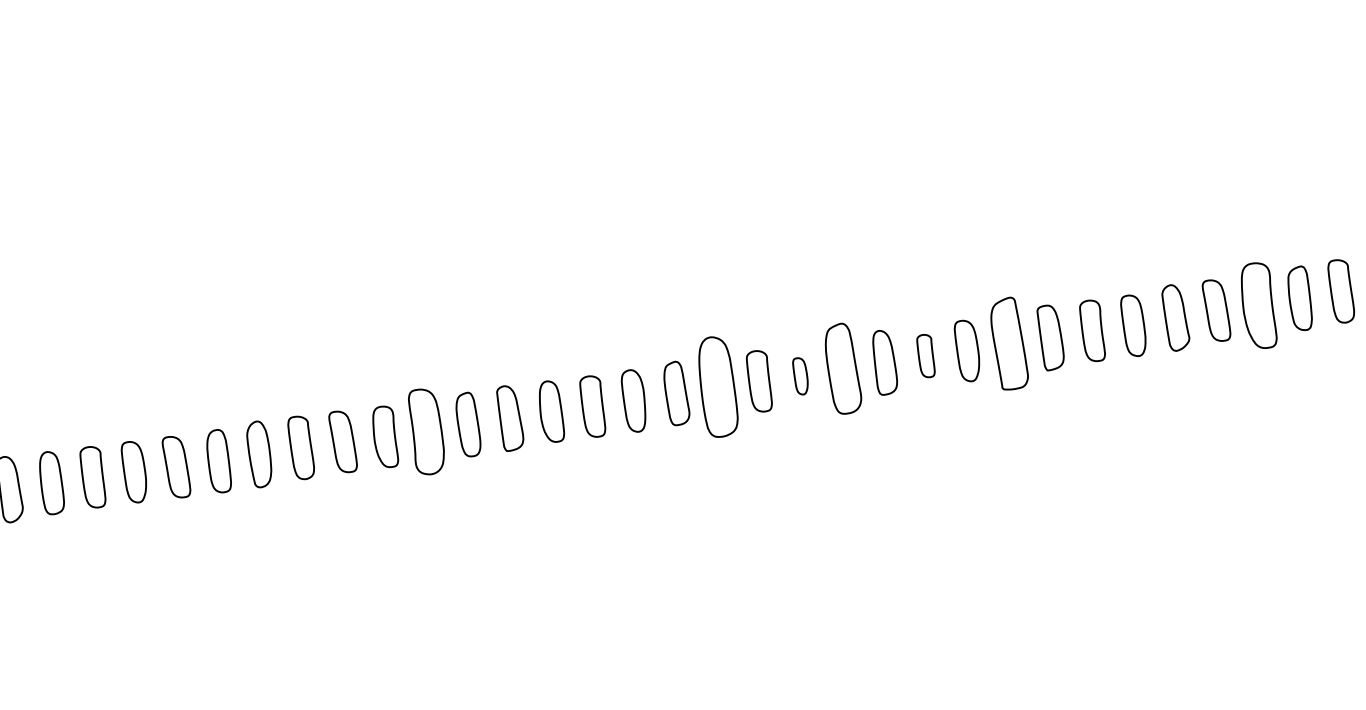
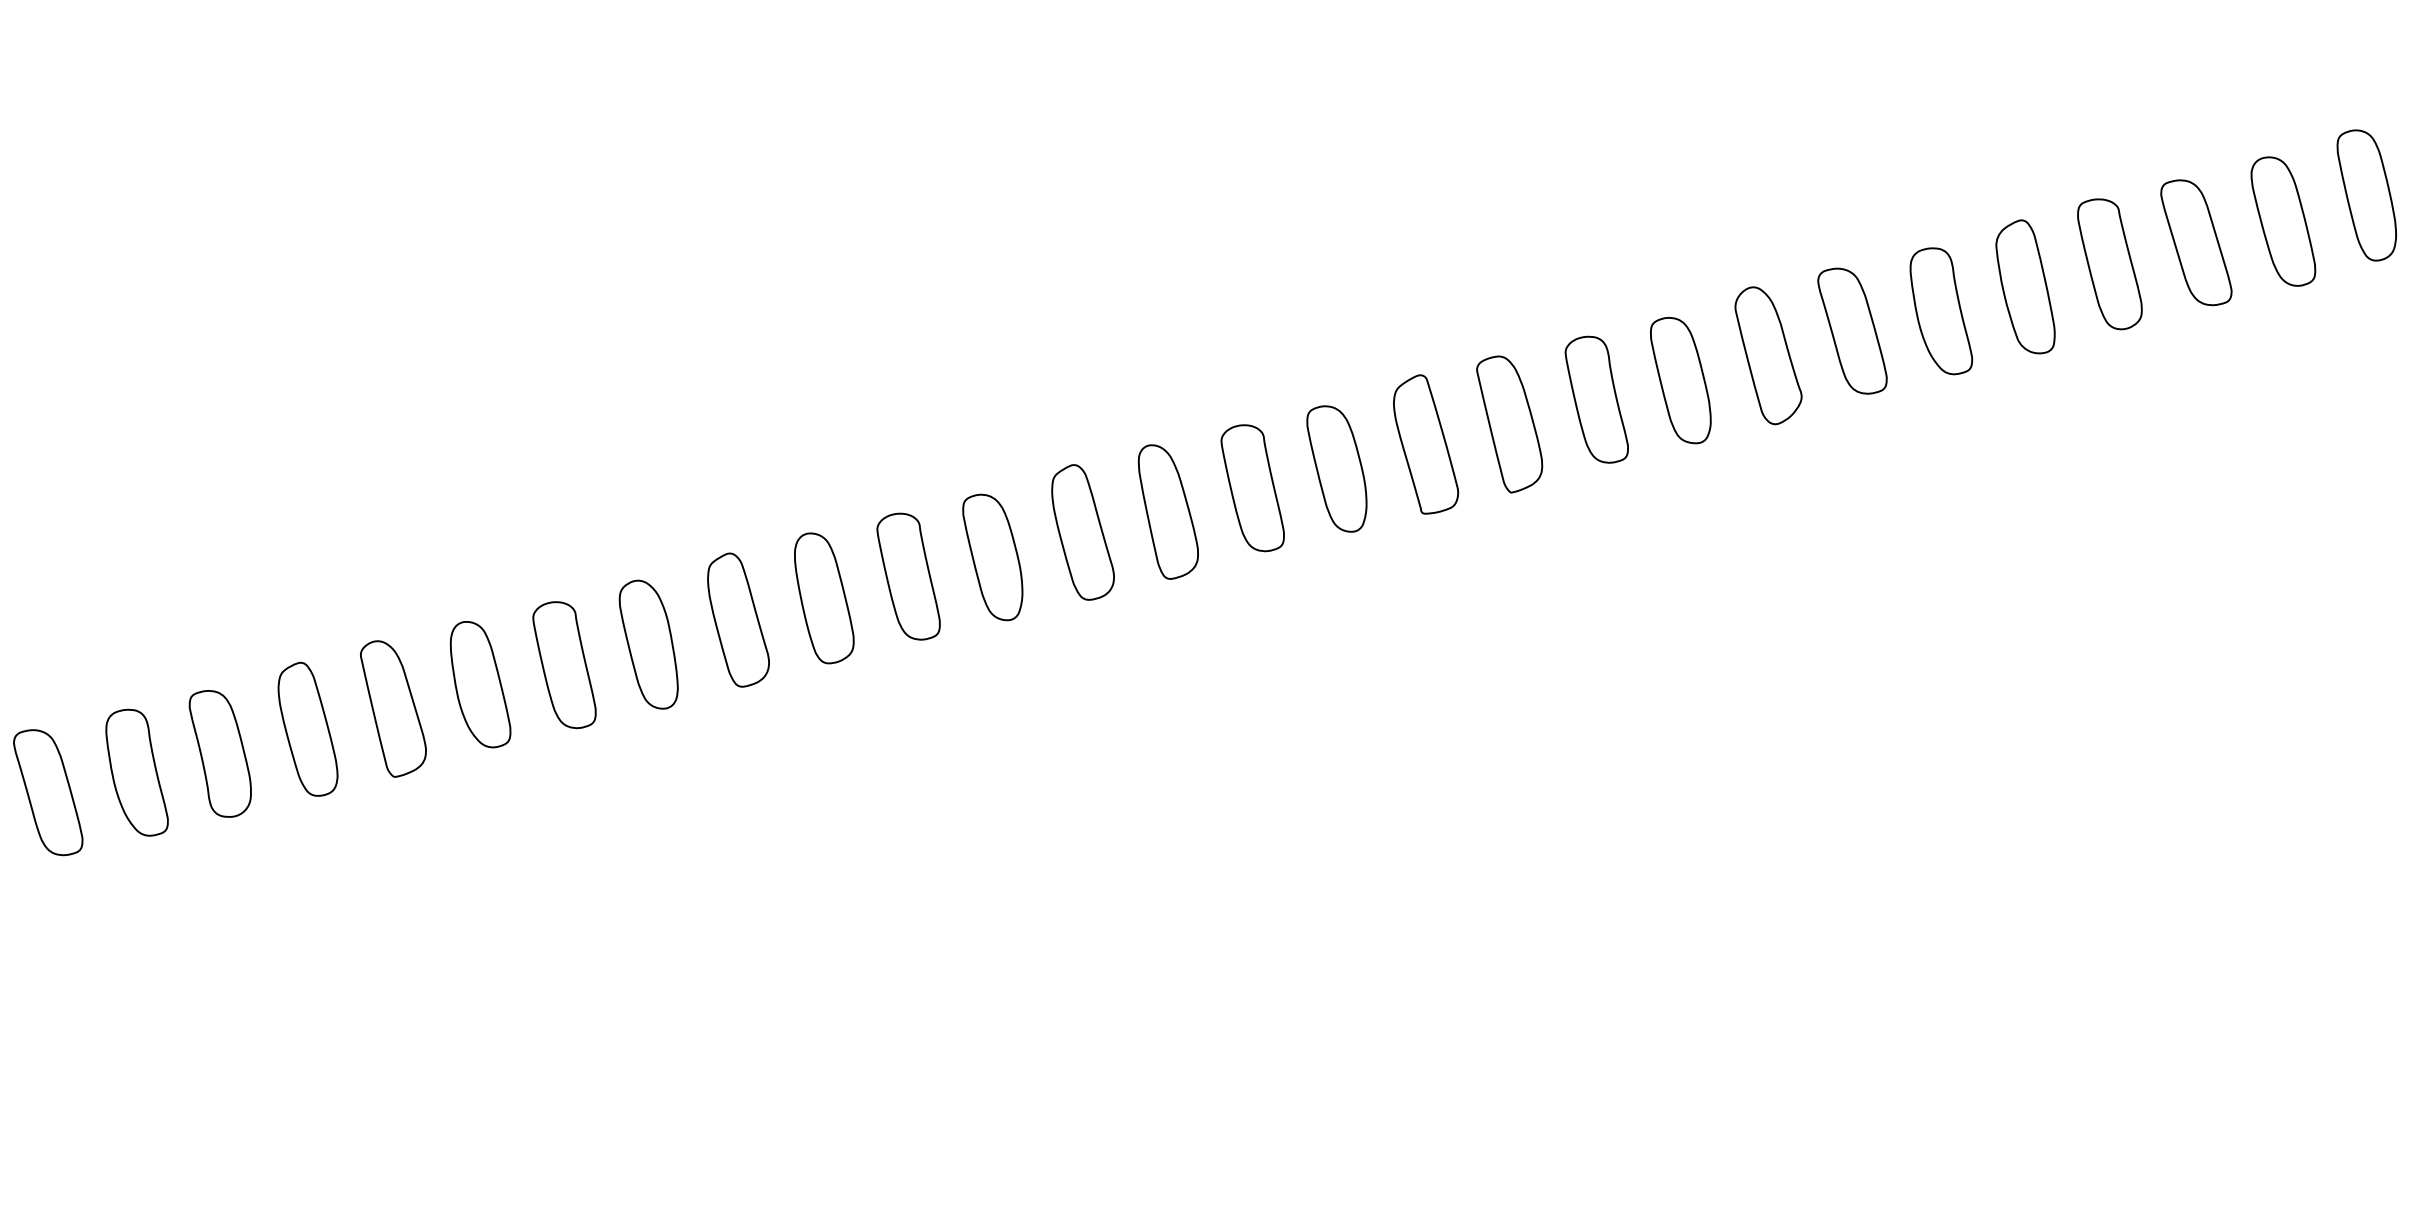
part: (1258, 305) -> (1939, 311), size x0.71
part: (1009, 343) -> (1425, 444), size x0.71
part: (925, 355) -> (1251, 487), size x1.43
part: (843, 368) -> (1082, 531), size x0.71
part: (800, 376) -> (993, 557), size x1.67
part: (718, 387) -> (824, 598), size x0.62
part: (426, 431) -> (221, 752), size x0.71

